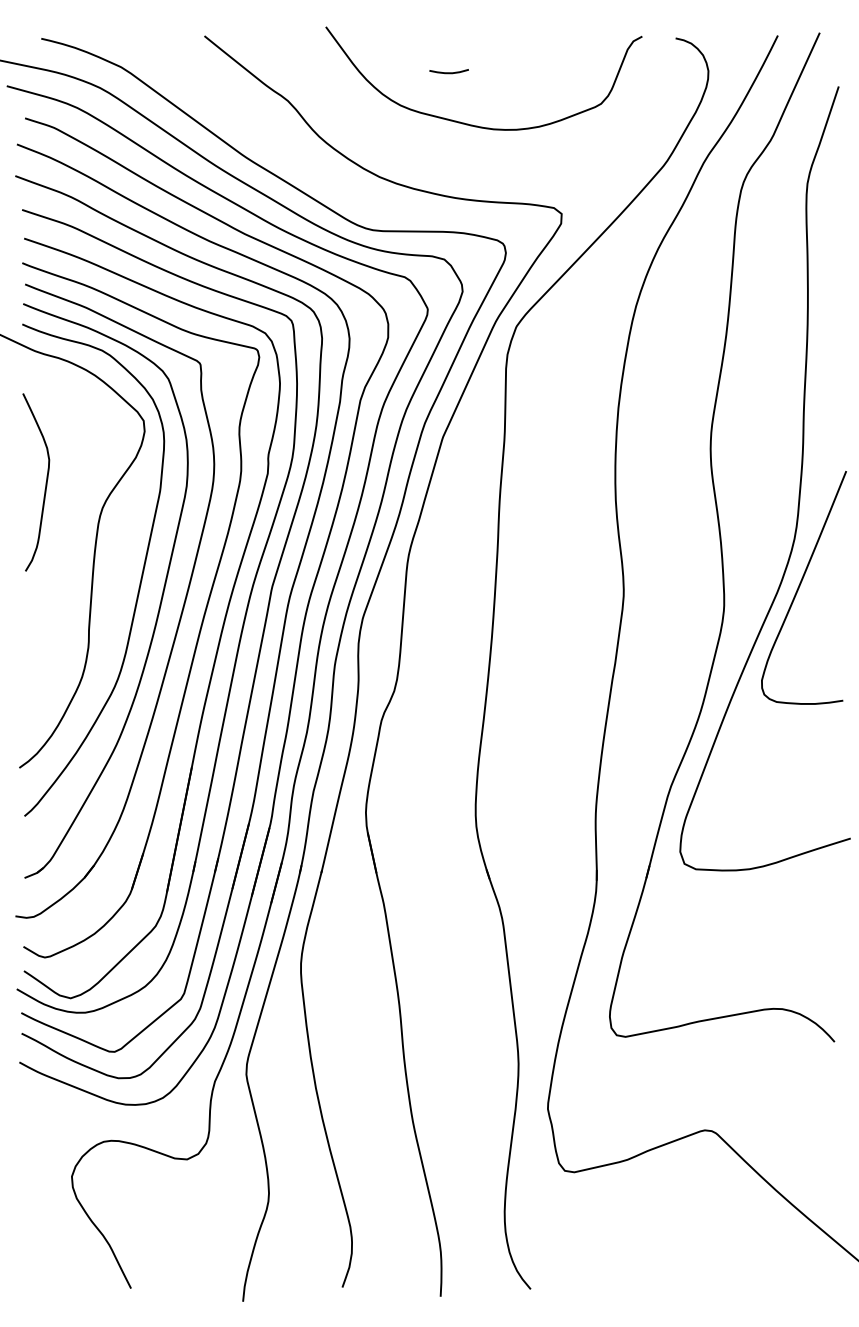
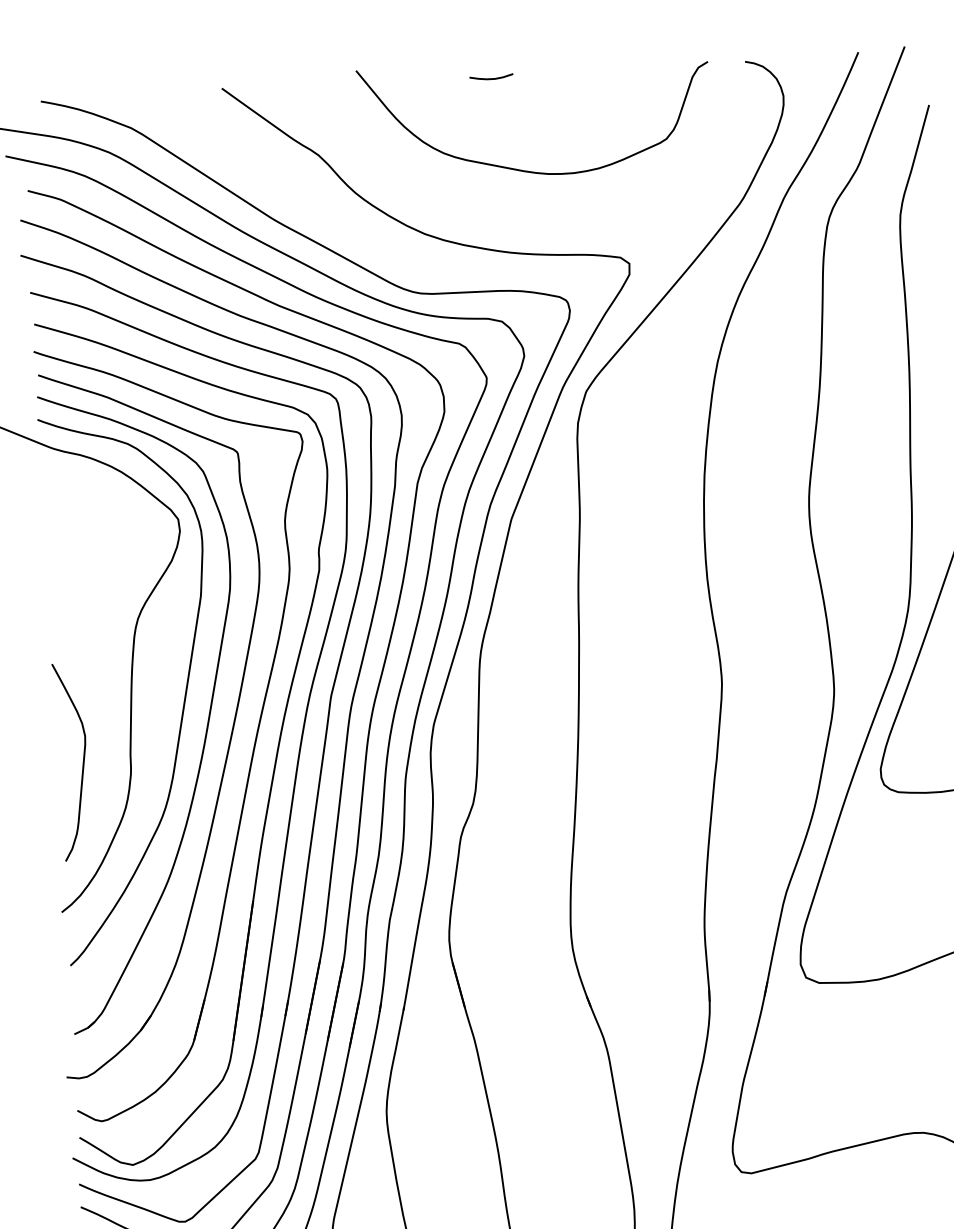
curve: (448, 72) -> (490, 78), moved
curve: (45, 482) -> (82, 761), moved

